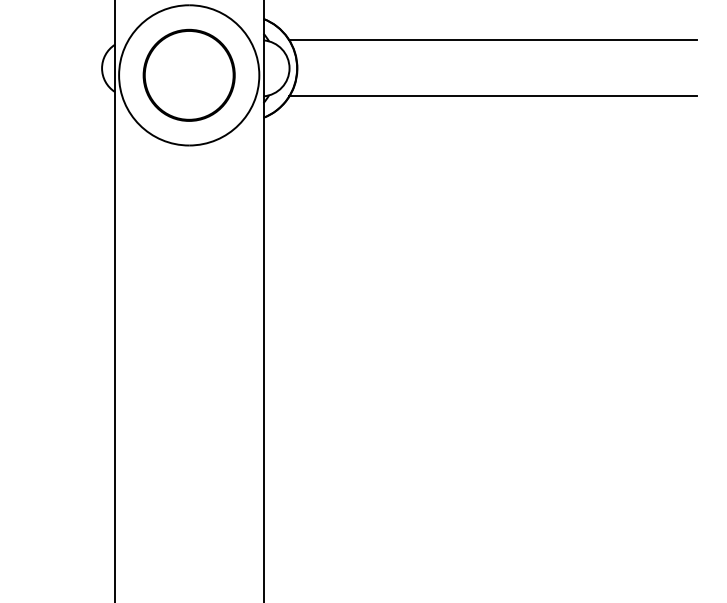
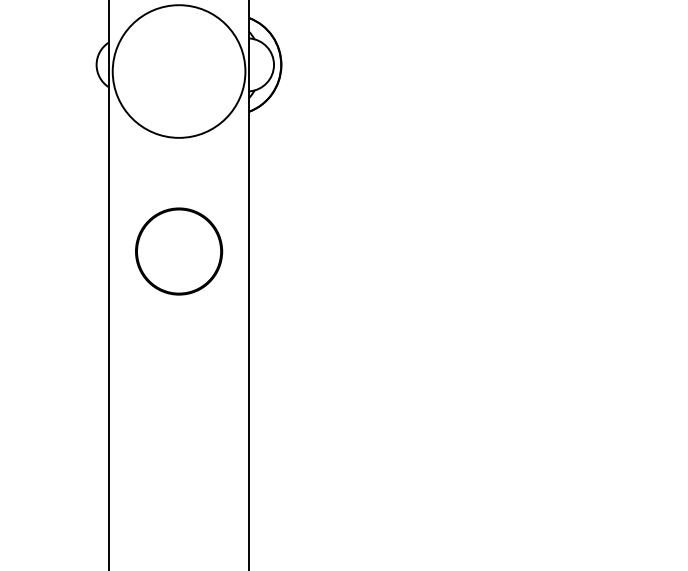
line: (492, 40) -> (466, 38), removed
circle: (189, 75) -> (179, 251), moved
line: (492, 96) -> (466, 91), removed

